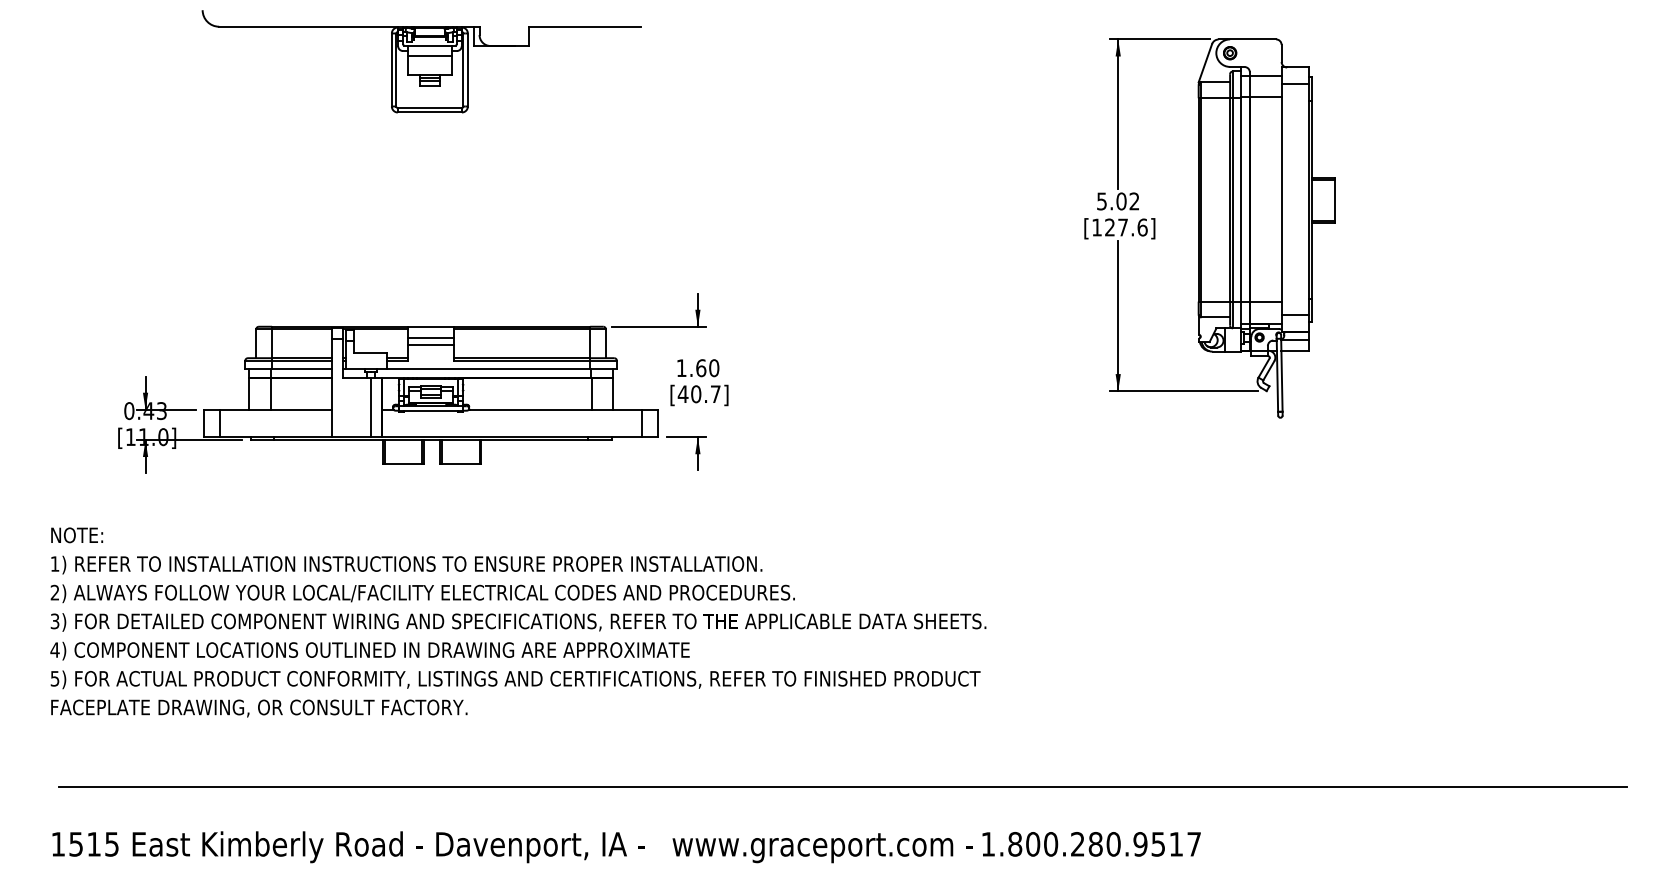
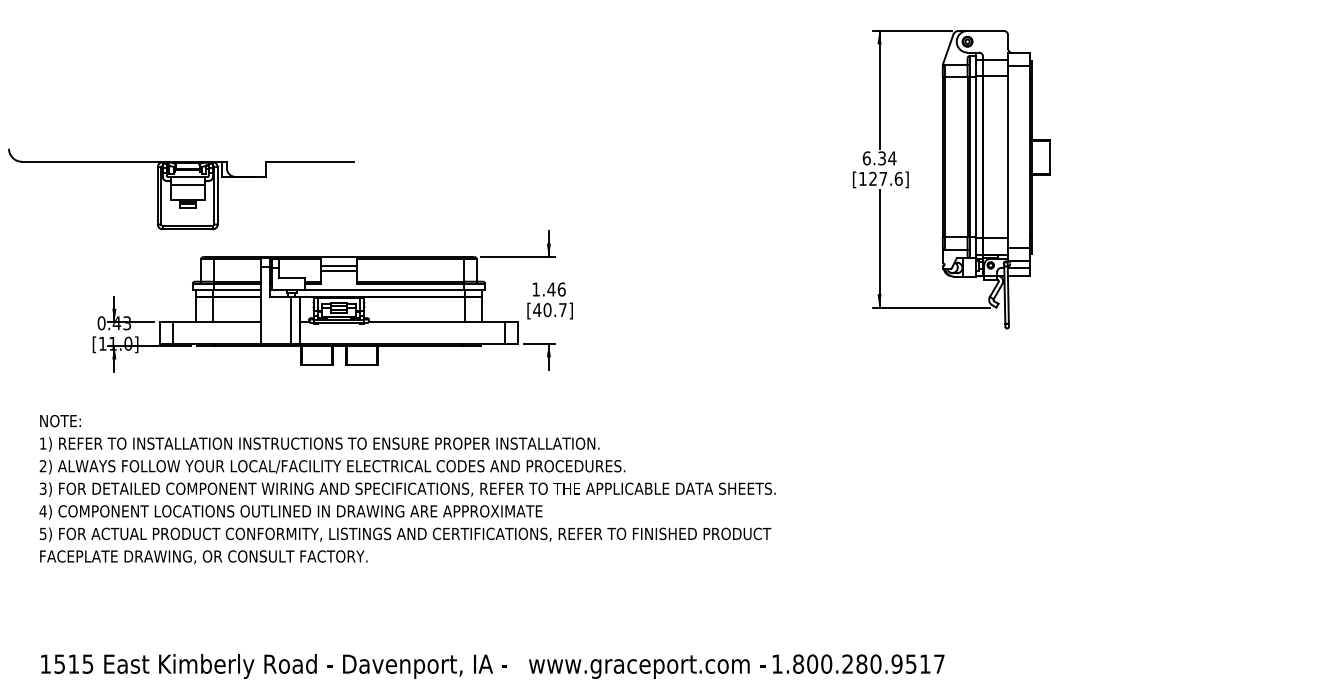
part: (421, 61) -> (181, 189), moved
text: (1118, 201) -> (879, 158), 5.02 -> 6.34
text: (707, 368) -> (556, 289), 1.60 -> 1.46
line: (842, 787) -> (662, 619), removed

